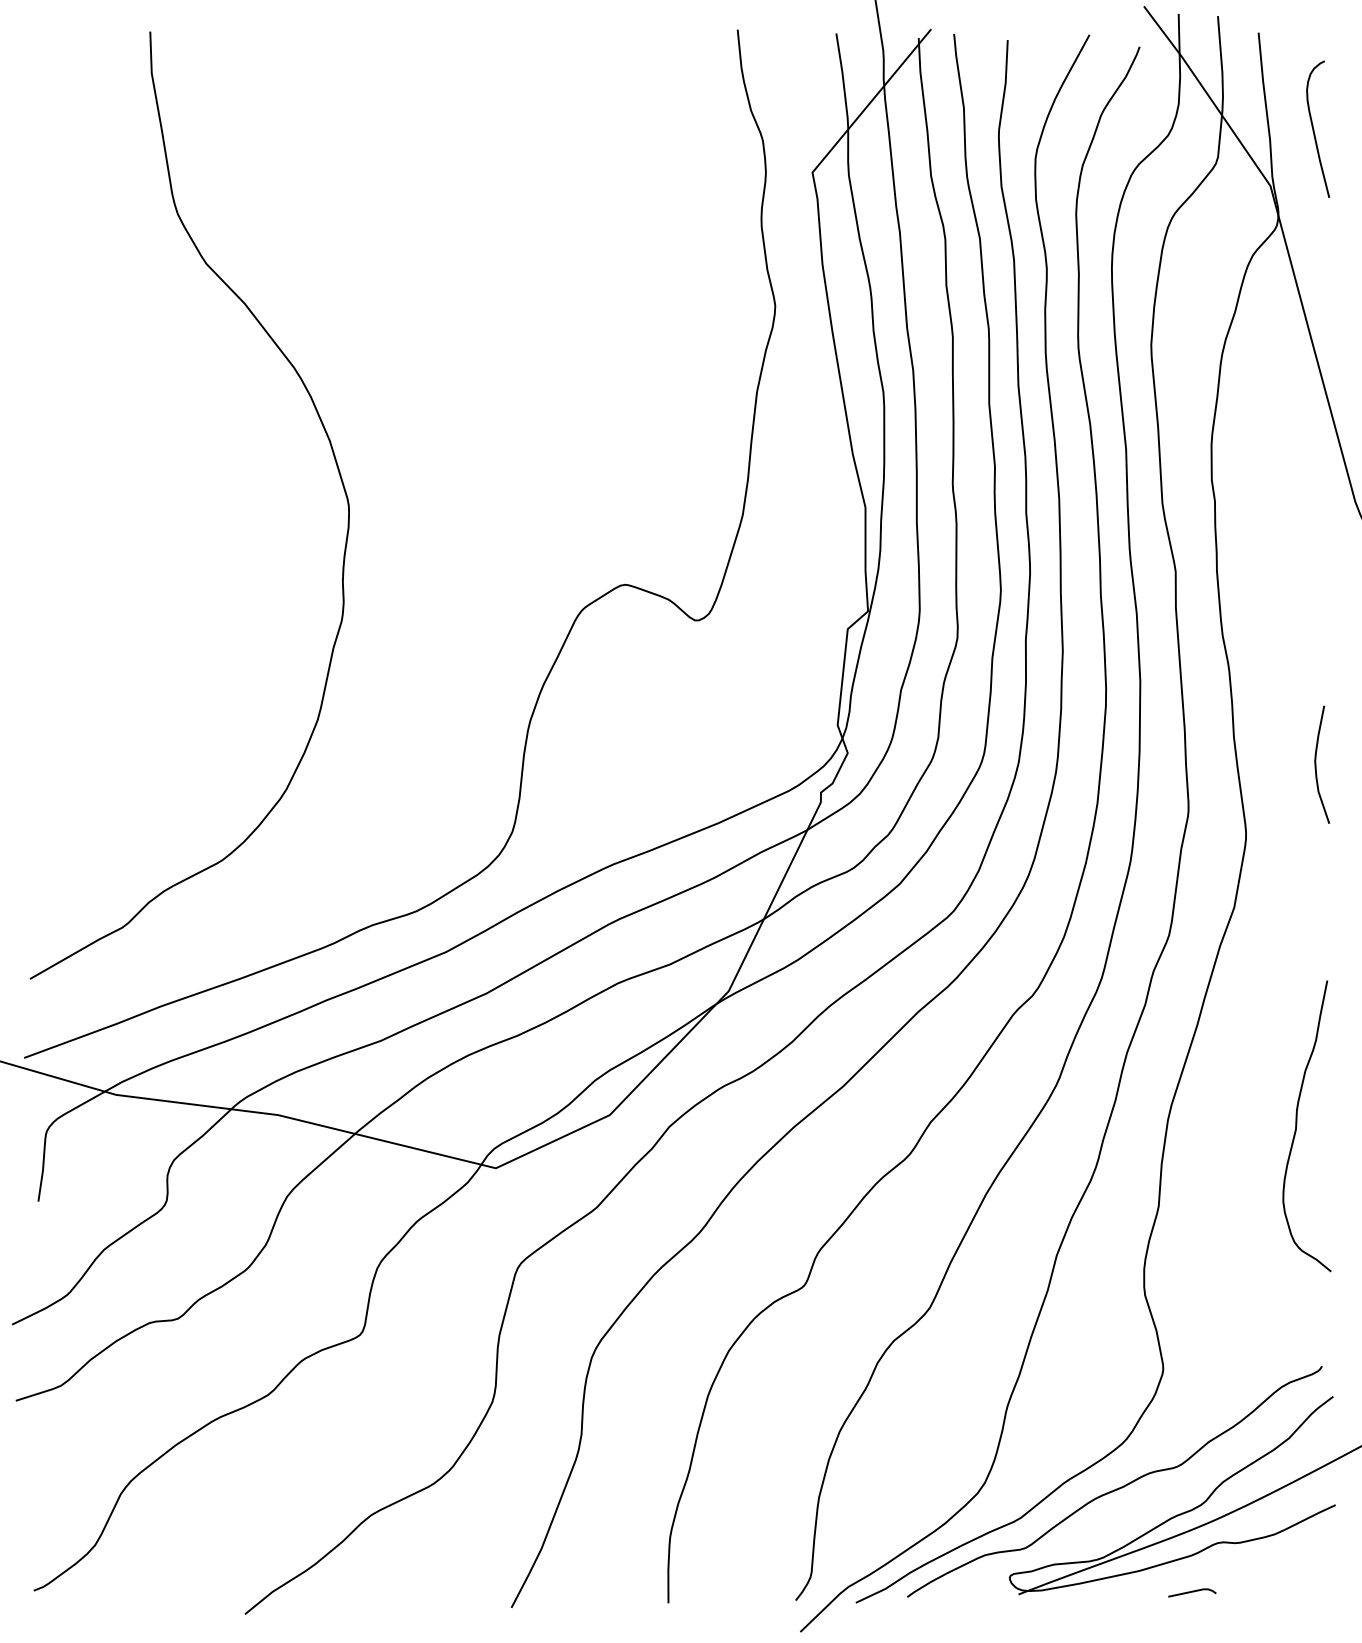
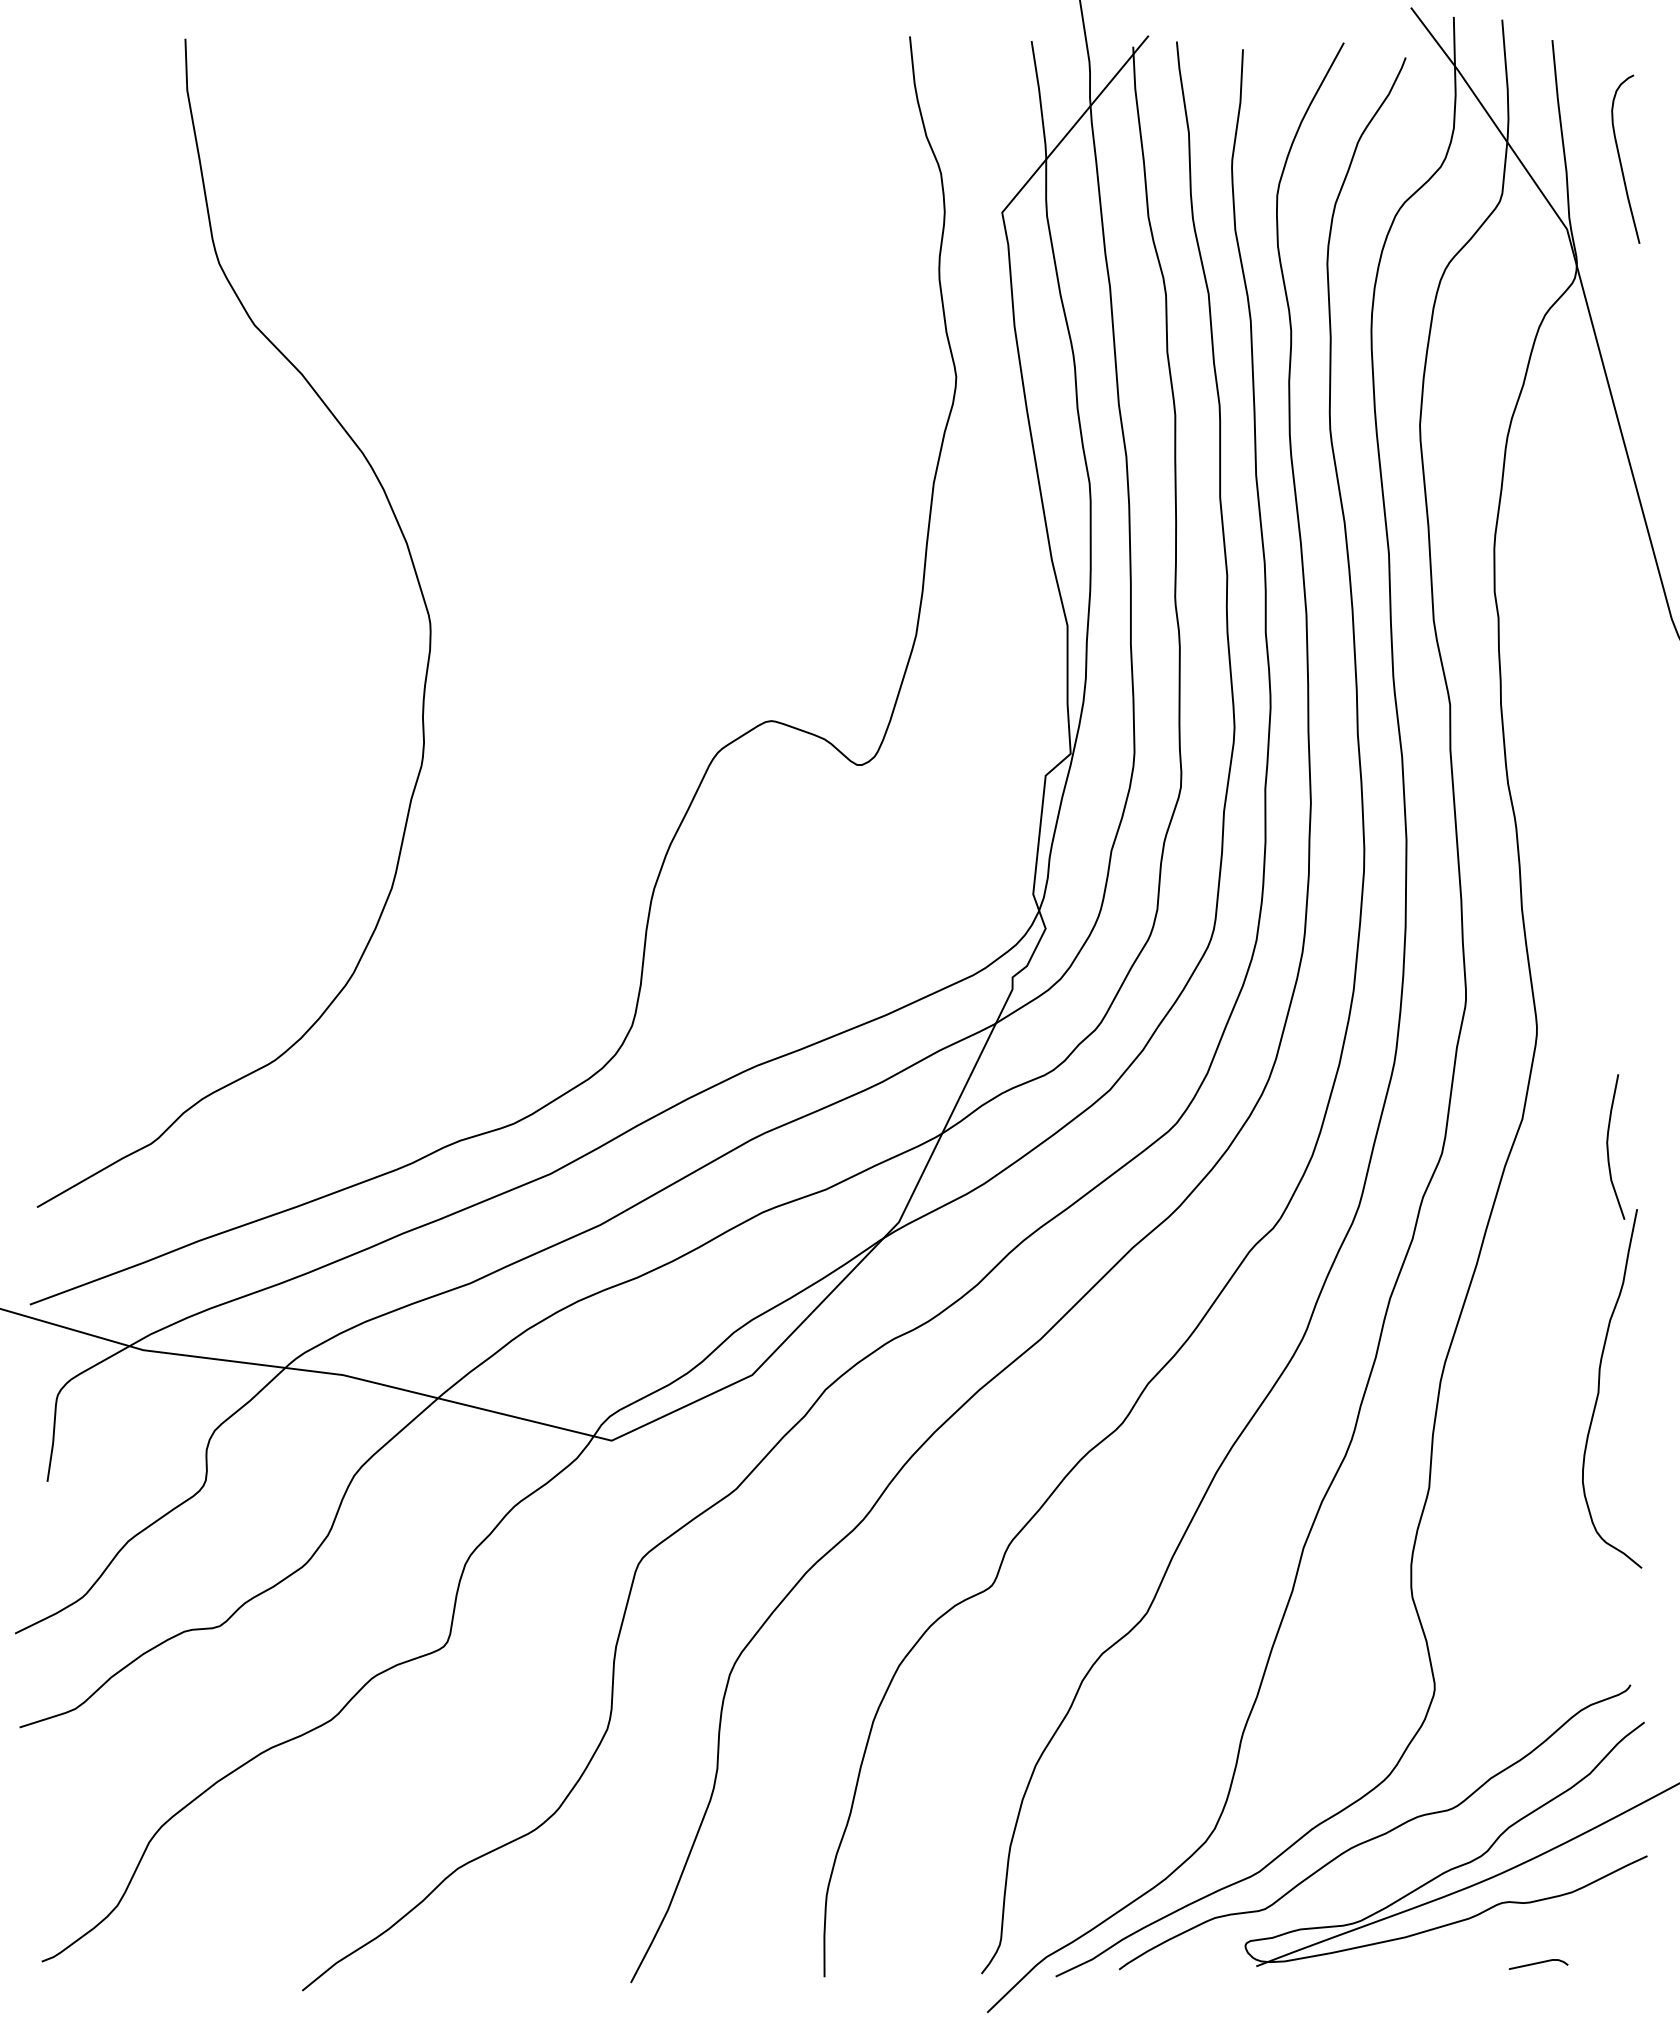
curve: (1316, 764) -> (1608, 1146), moved
line: (1192, 1592) -> (1538, 1963), moved

